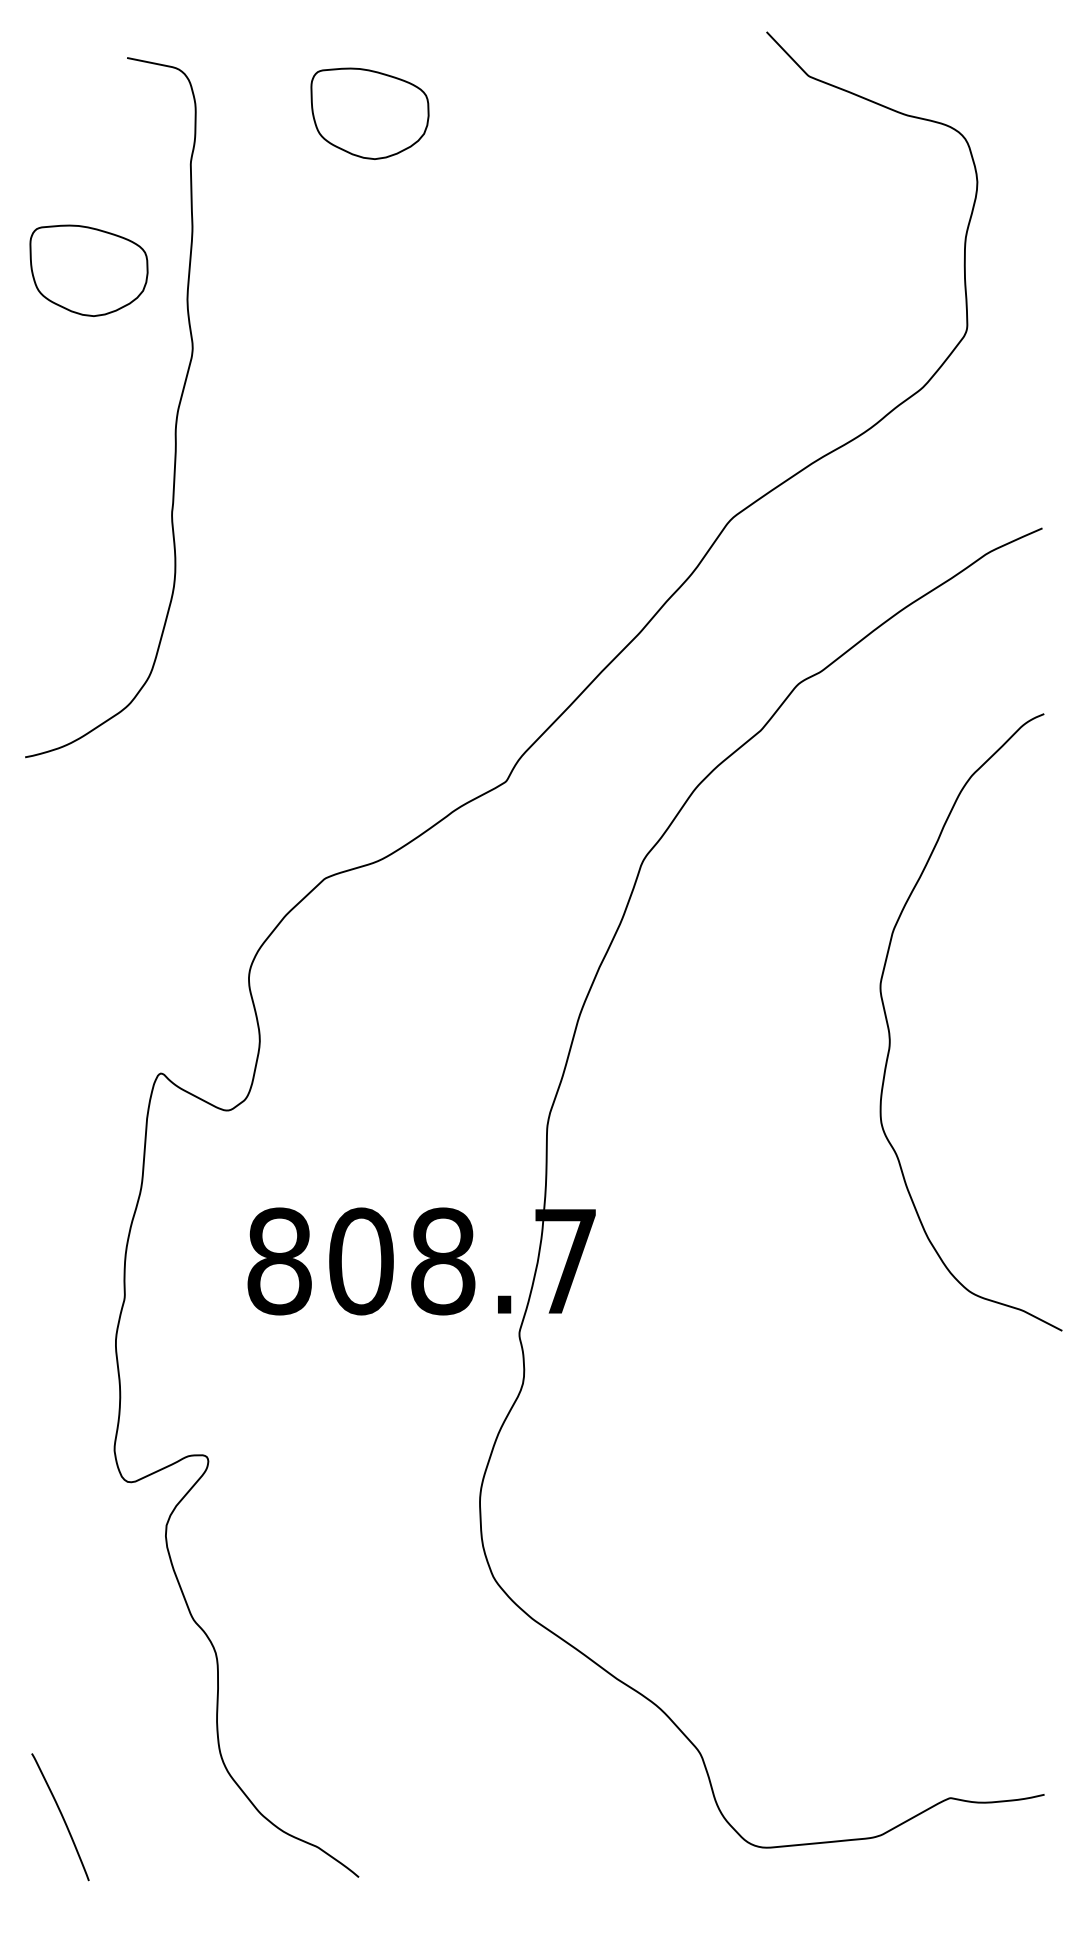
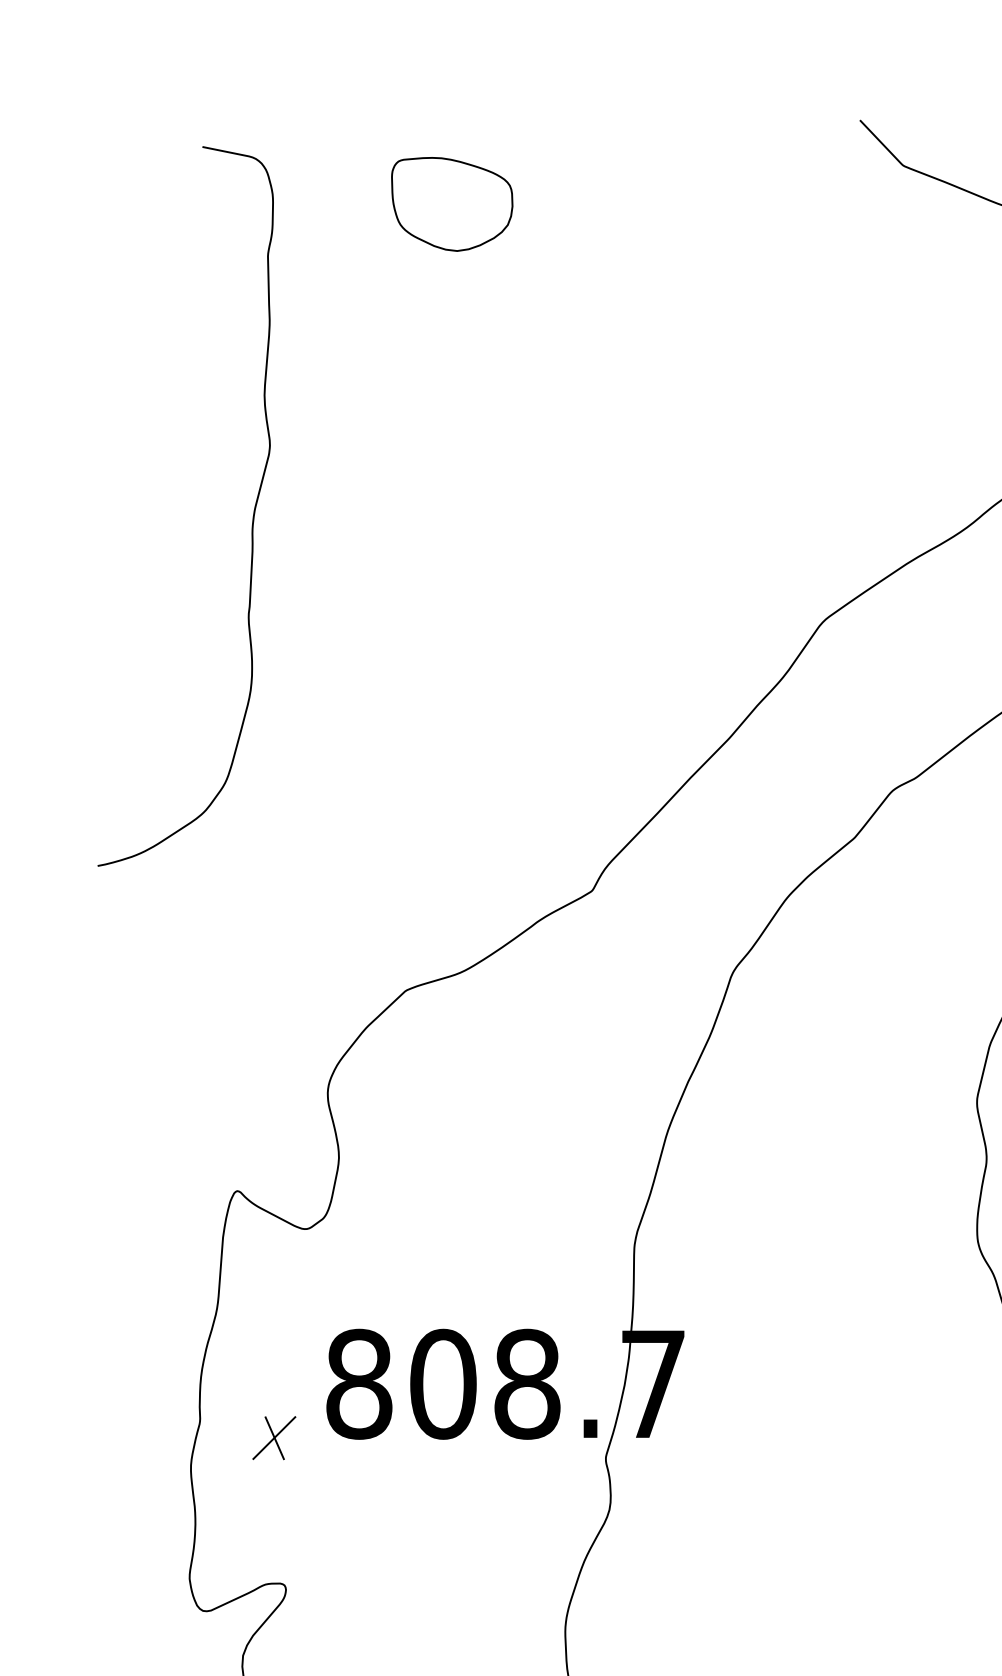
part: (88, 270) -> (162, 365), removed
part: (196, 1313) -> (273, 1437), added

